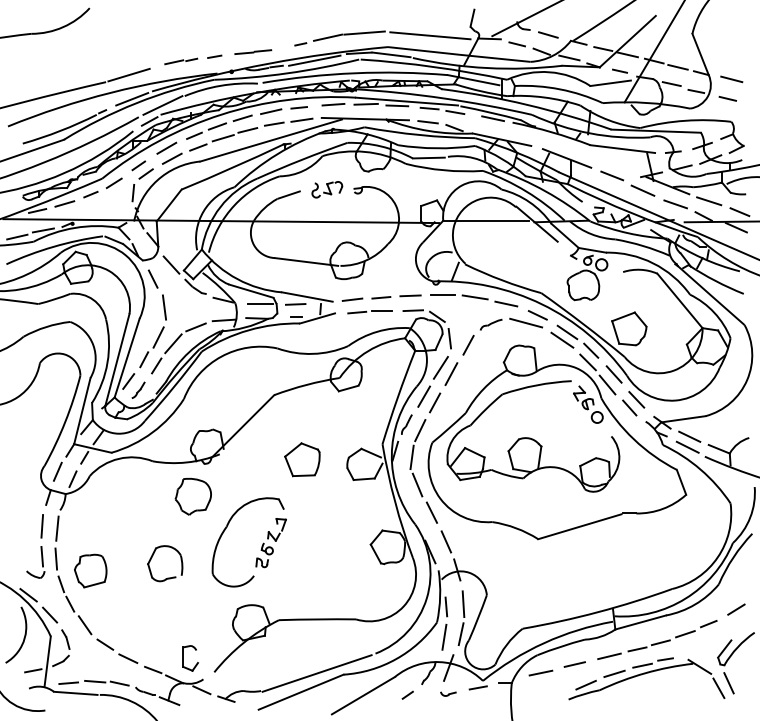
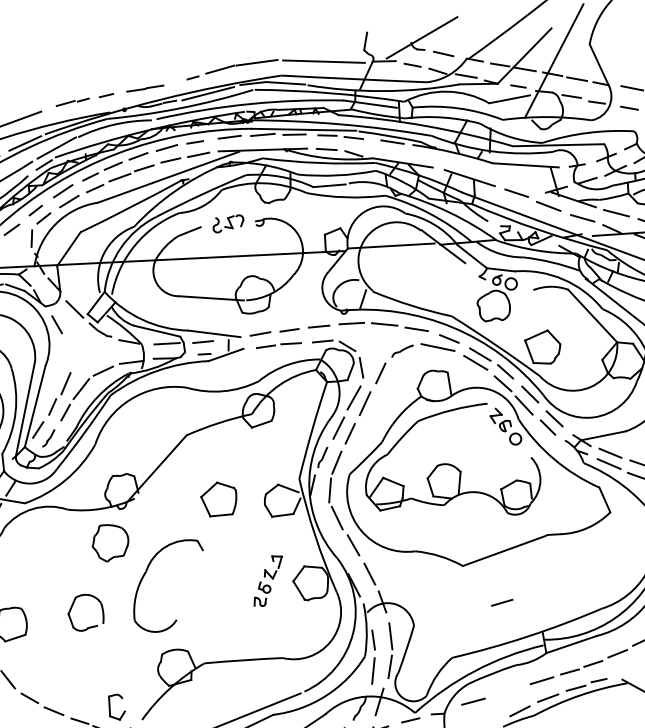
line: (164, 307) -> (70, 352), removed
part: (270, 543) -> (267, 581), moved
line: (574, 664) -> (501, 602), moved

